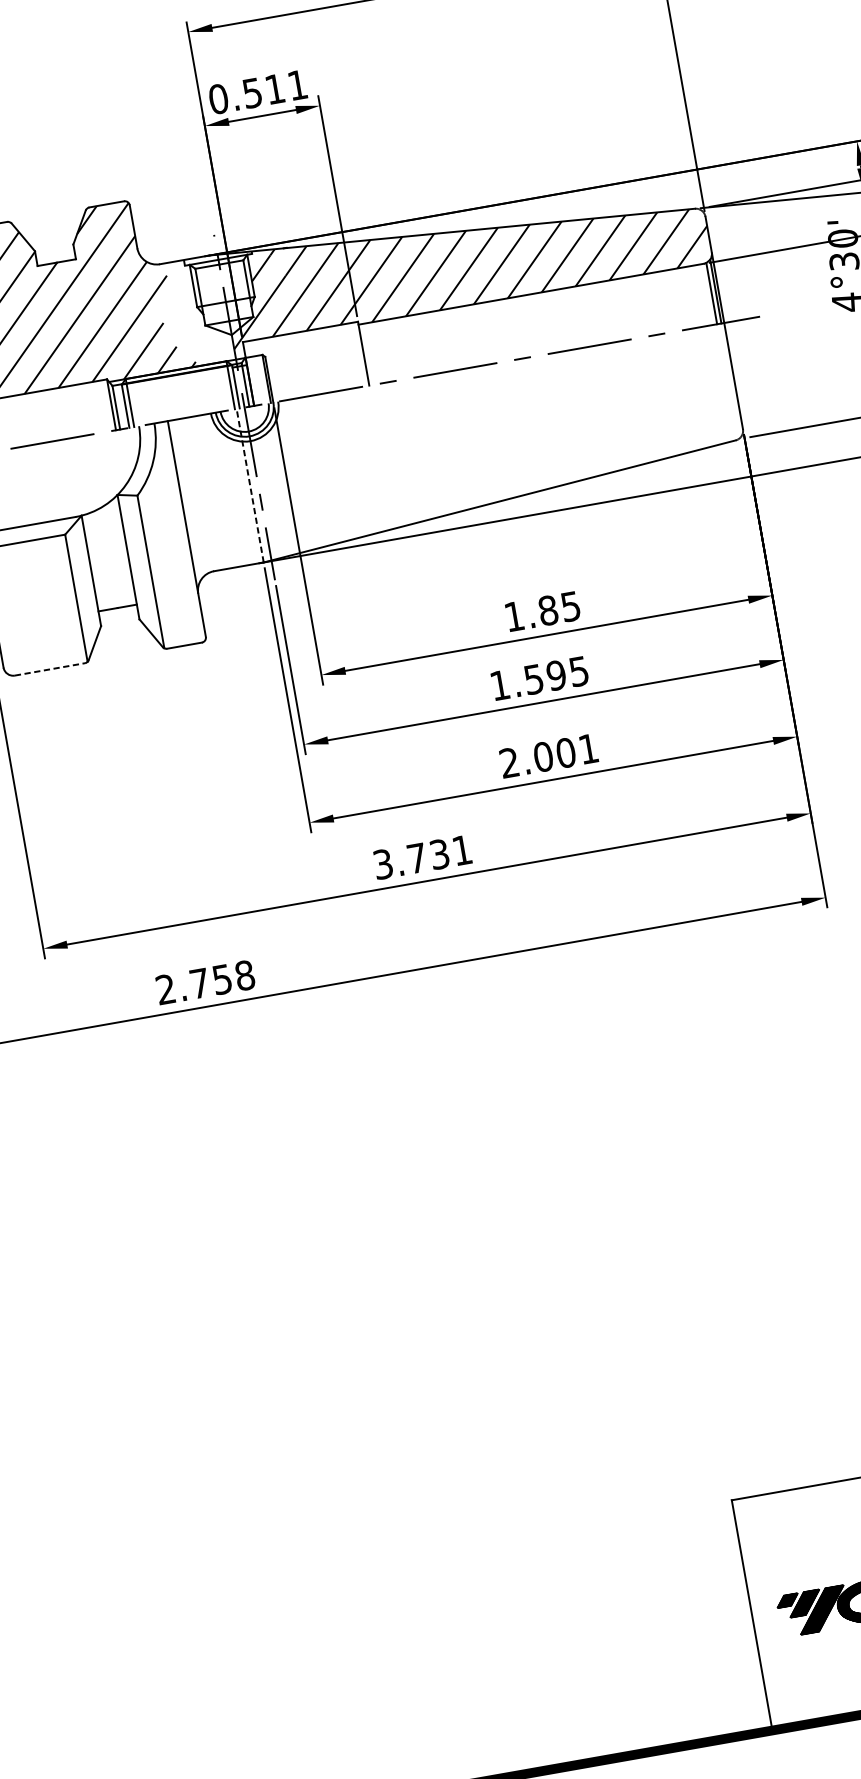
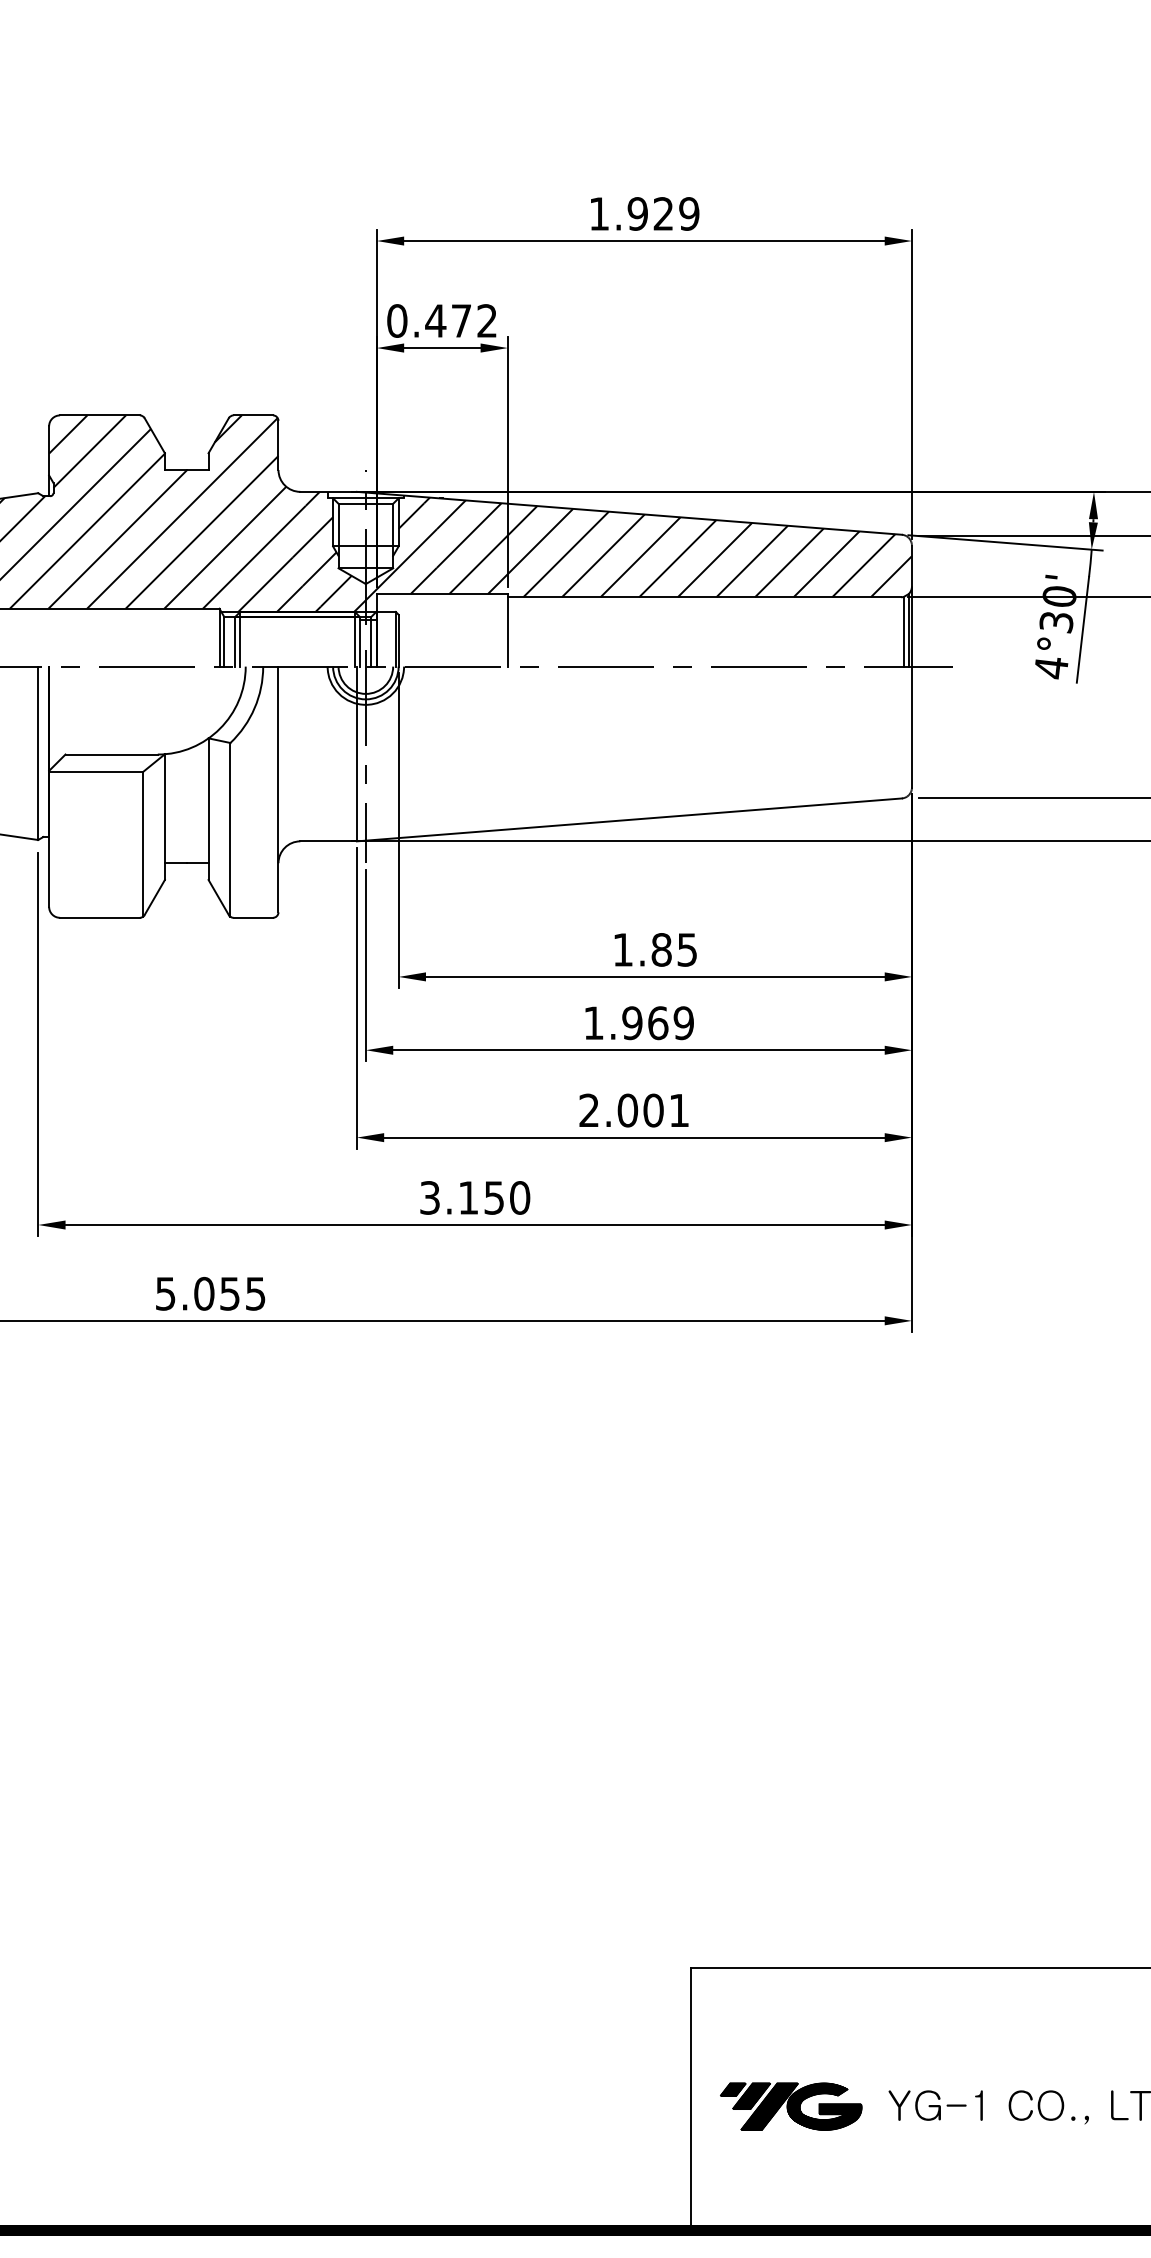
text: (274, 88) -> (460, 320), 0.511 -> 0.472
hatch: (193, 312) -> (328, 551), added
line: (249, 485) -> (356, 753), dashed -> solid
line: (49, 669) -> (99, 917), dashed -> solid
text: (556, 675) -> (657, 1023), 1.595 -> 1.969
text: (439, 853) -> (494, 1197), 3.731 -> 3.150
text: (205, 982) -> (210, 1293), 2.758 -> 5.055

